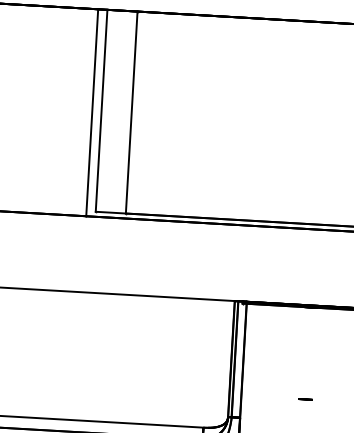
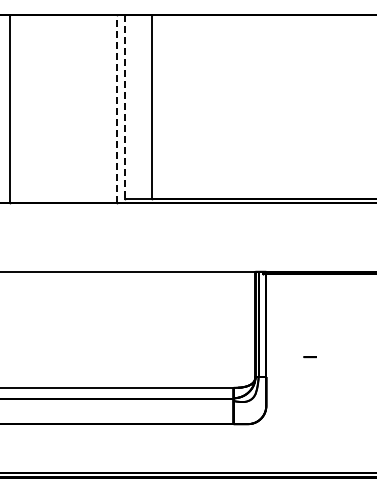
line: (101, 111) -> (125, 107), solid -> dashed
line: (91, 113) -> (116, 109), solid -> dashed
line: (304, 399) -> (309, 357), moved

